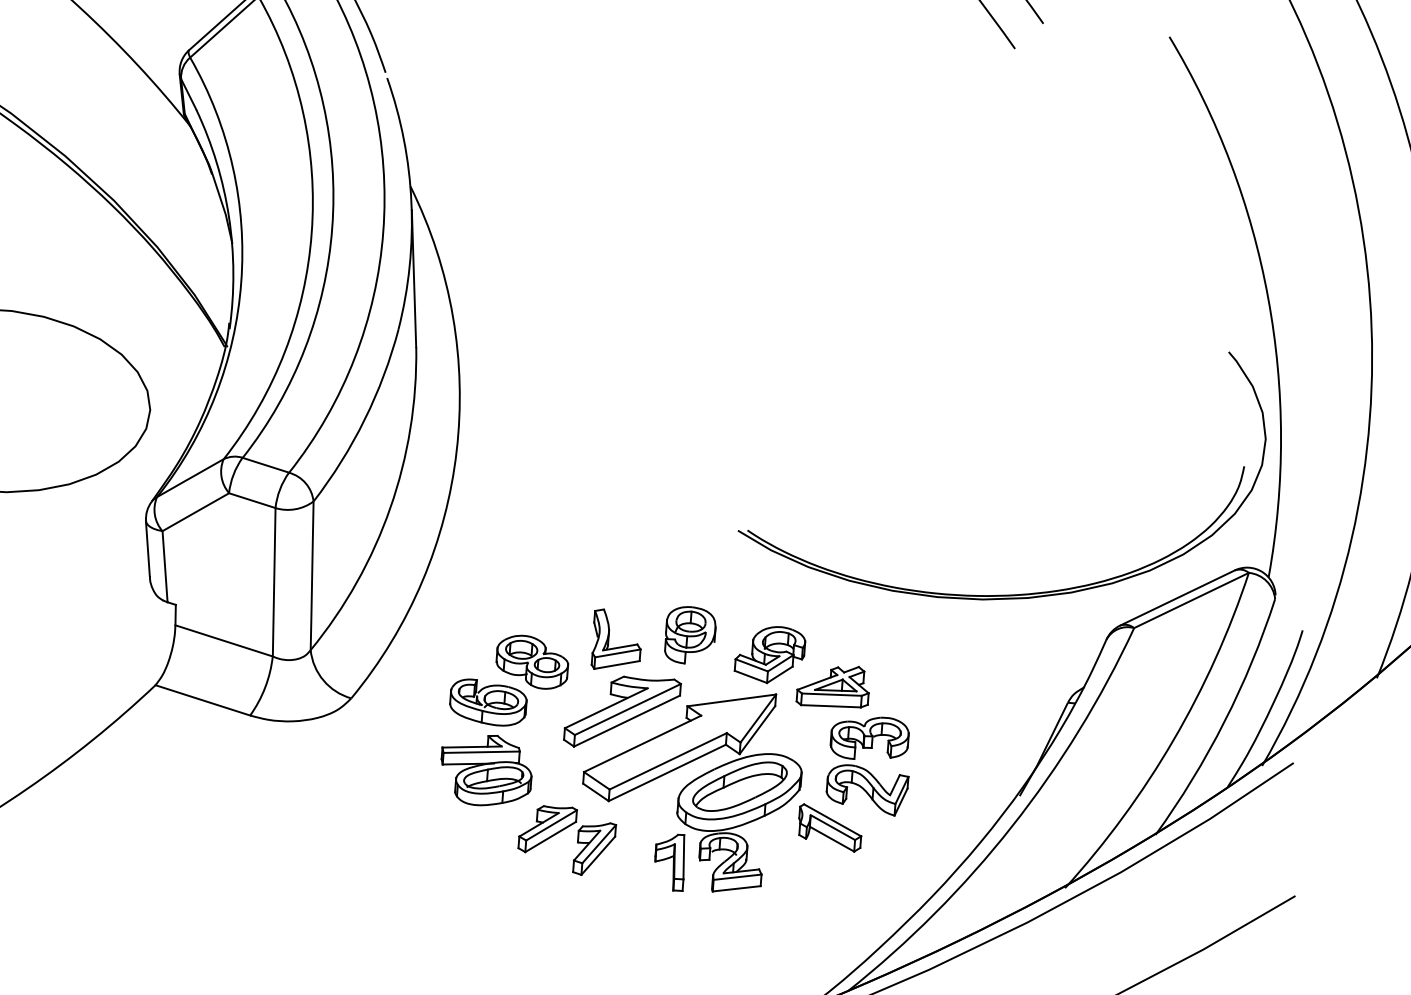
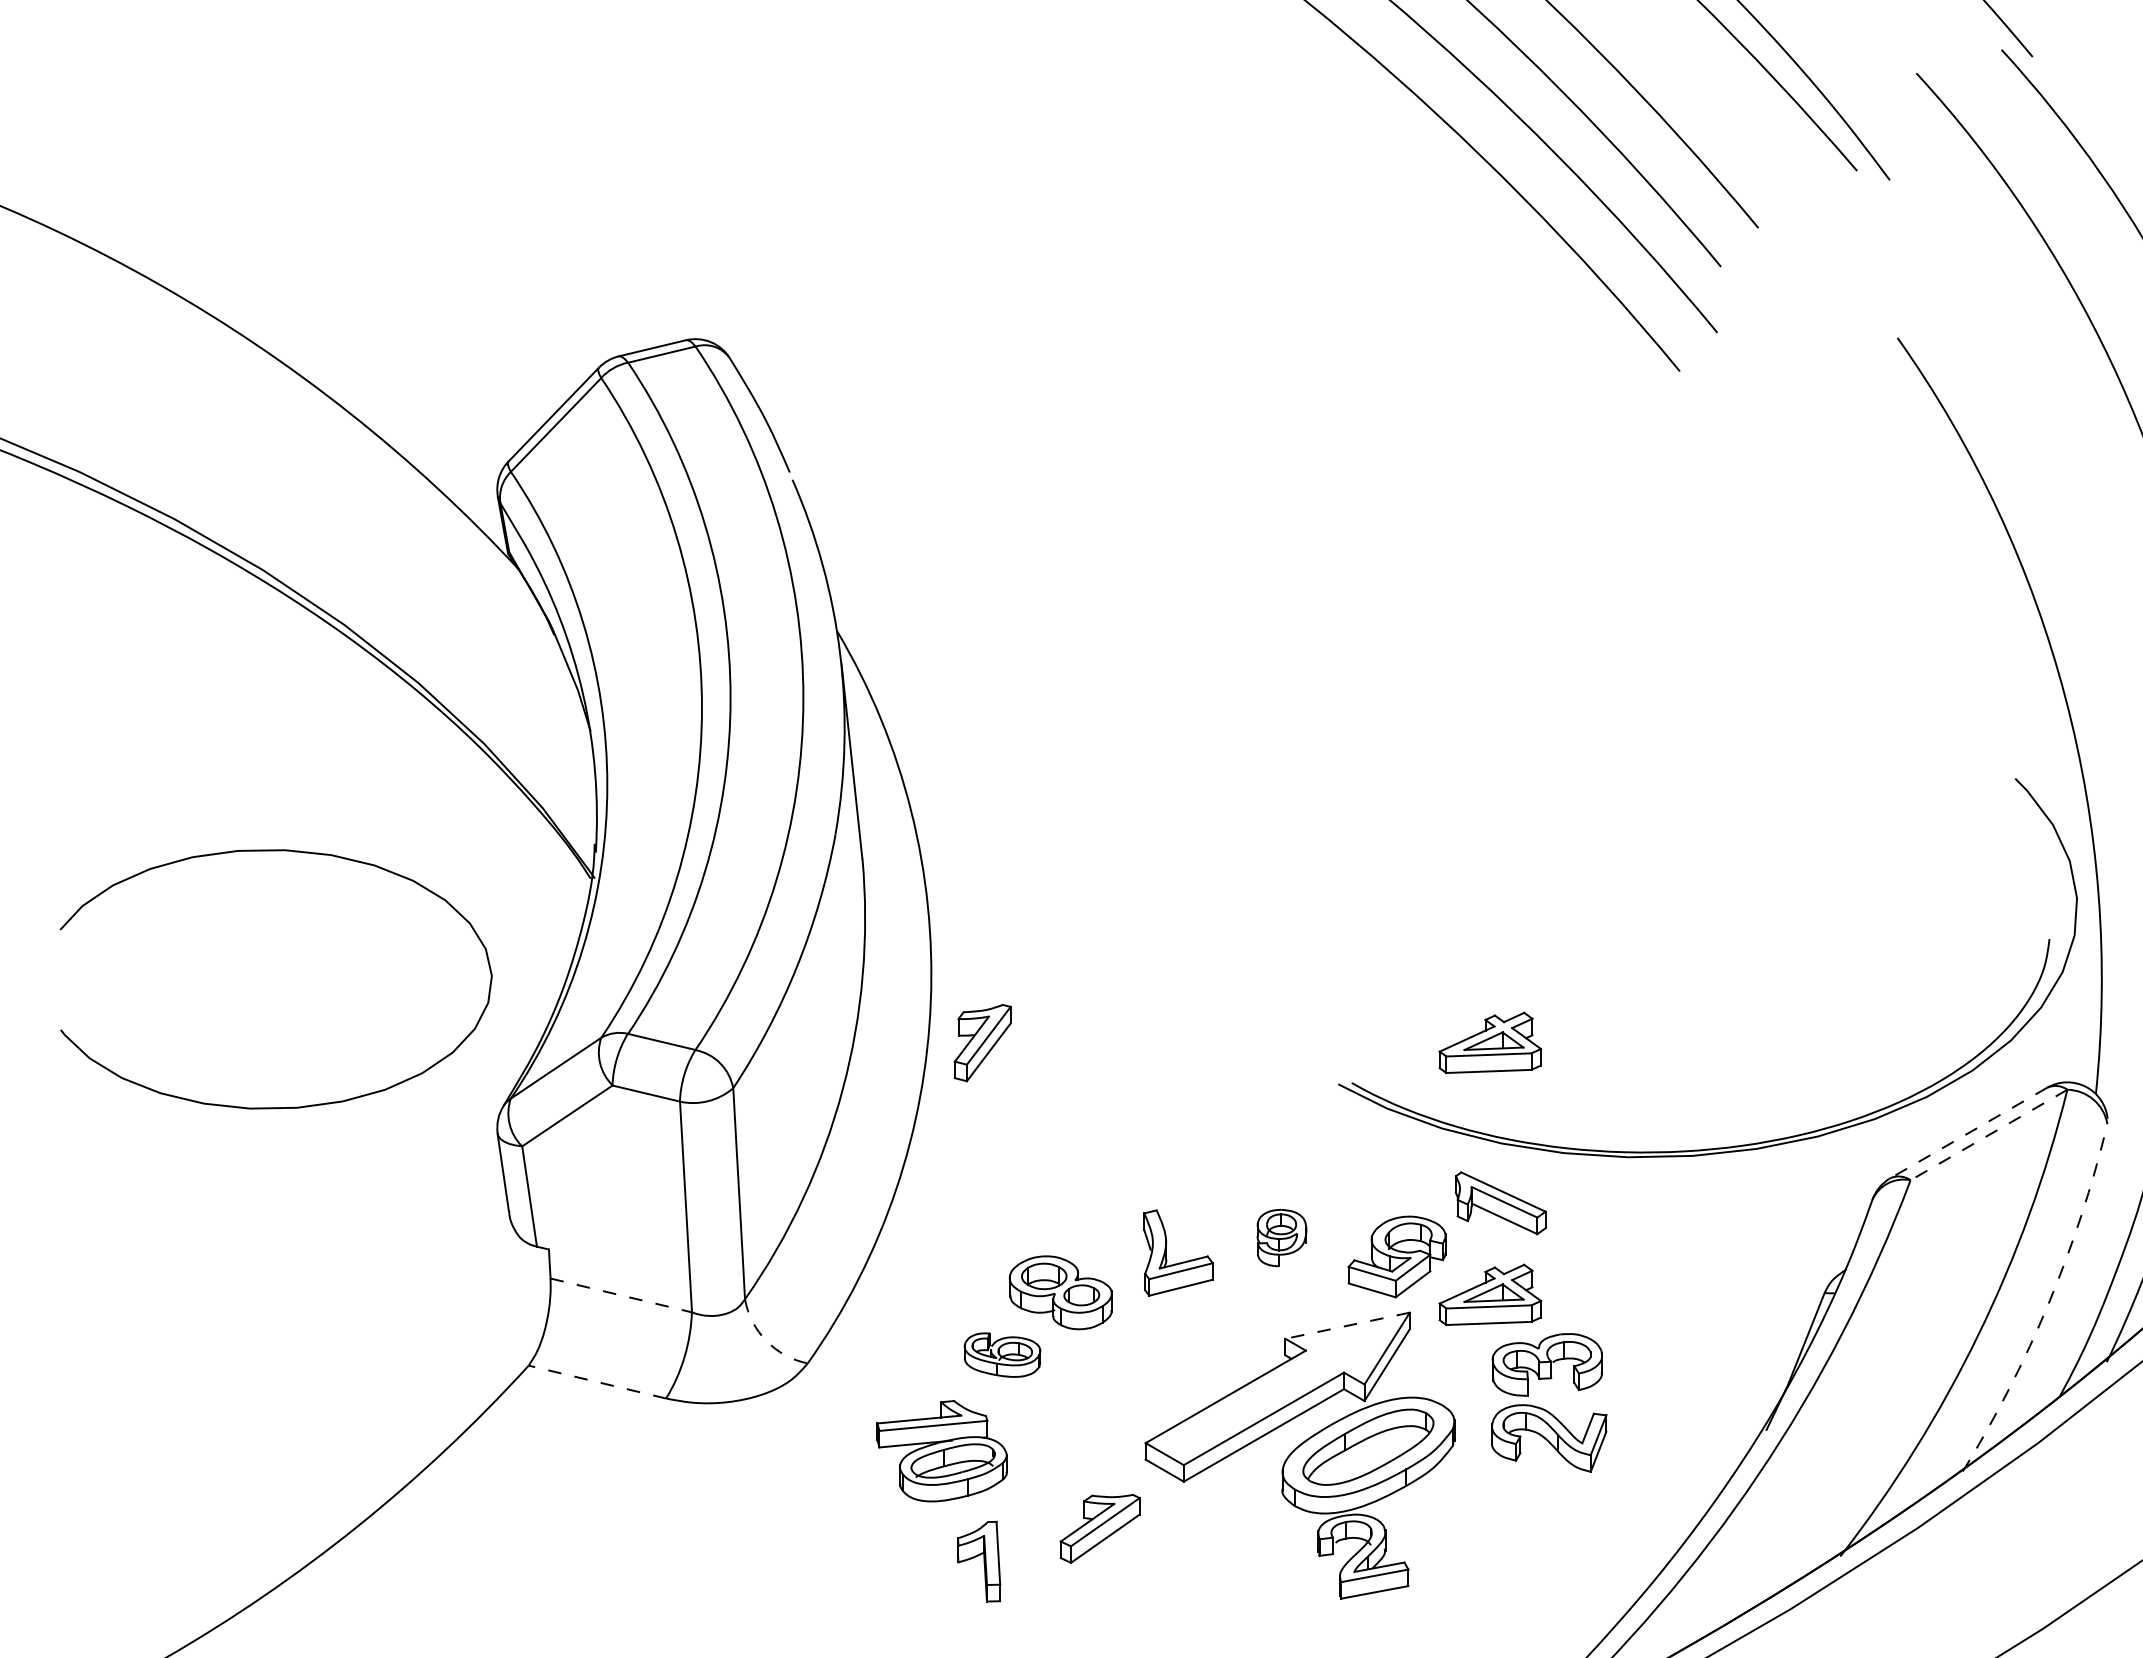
part: (846, 509) -> (1490, 1042), added
line: (1177, 598) -> (1968, 1133), solid -> dashed
line: (1191, 600) -> (1988, 1135), solid -> dashed
part: (690, 635) -> (1281, 1237), size x0.7
line: (224, 640) -> (621, 1295), solid -> dashed
arc: (323, 680) -> (766, 1341), solid -> dashed
line: (202, 700) -> (597, 1382), solid -> dashed
line: (731, 700) -> (1347, 1325), solid -> dashed
part: (488, 703) -> (1002, 1355), size x0.7
part: (622, 713) -> (1193, 1355), removed
arc: (1224, 721) -> (2048, 1303), solid -> dashed
part: (486, 770) -> (941, 1451), moved
part: (829, 828) -> (1500, 1203), moved
part: (594, 849) -> (982, 1043), moved
part: (670, 862) -> (979, 1561), moved

